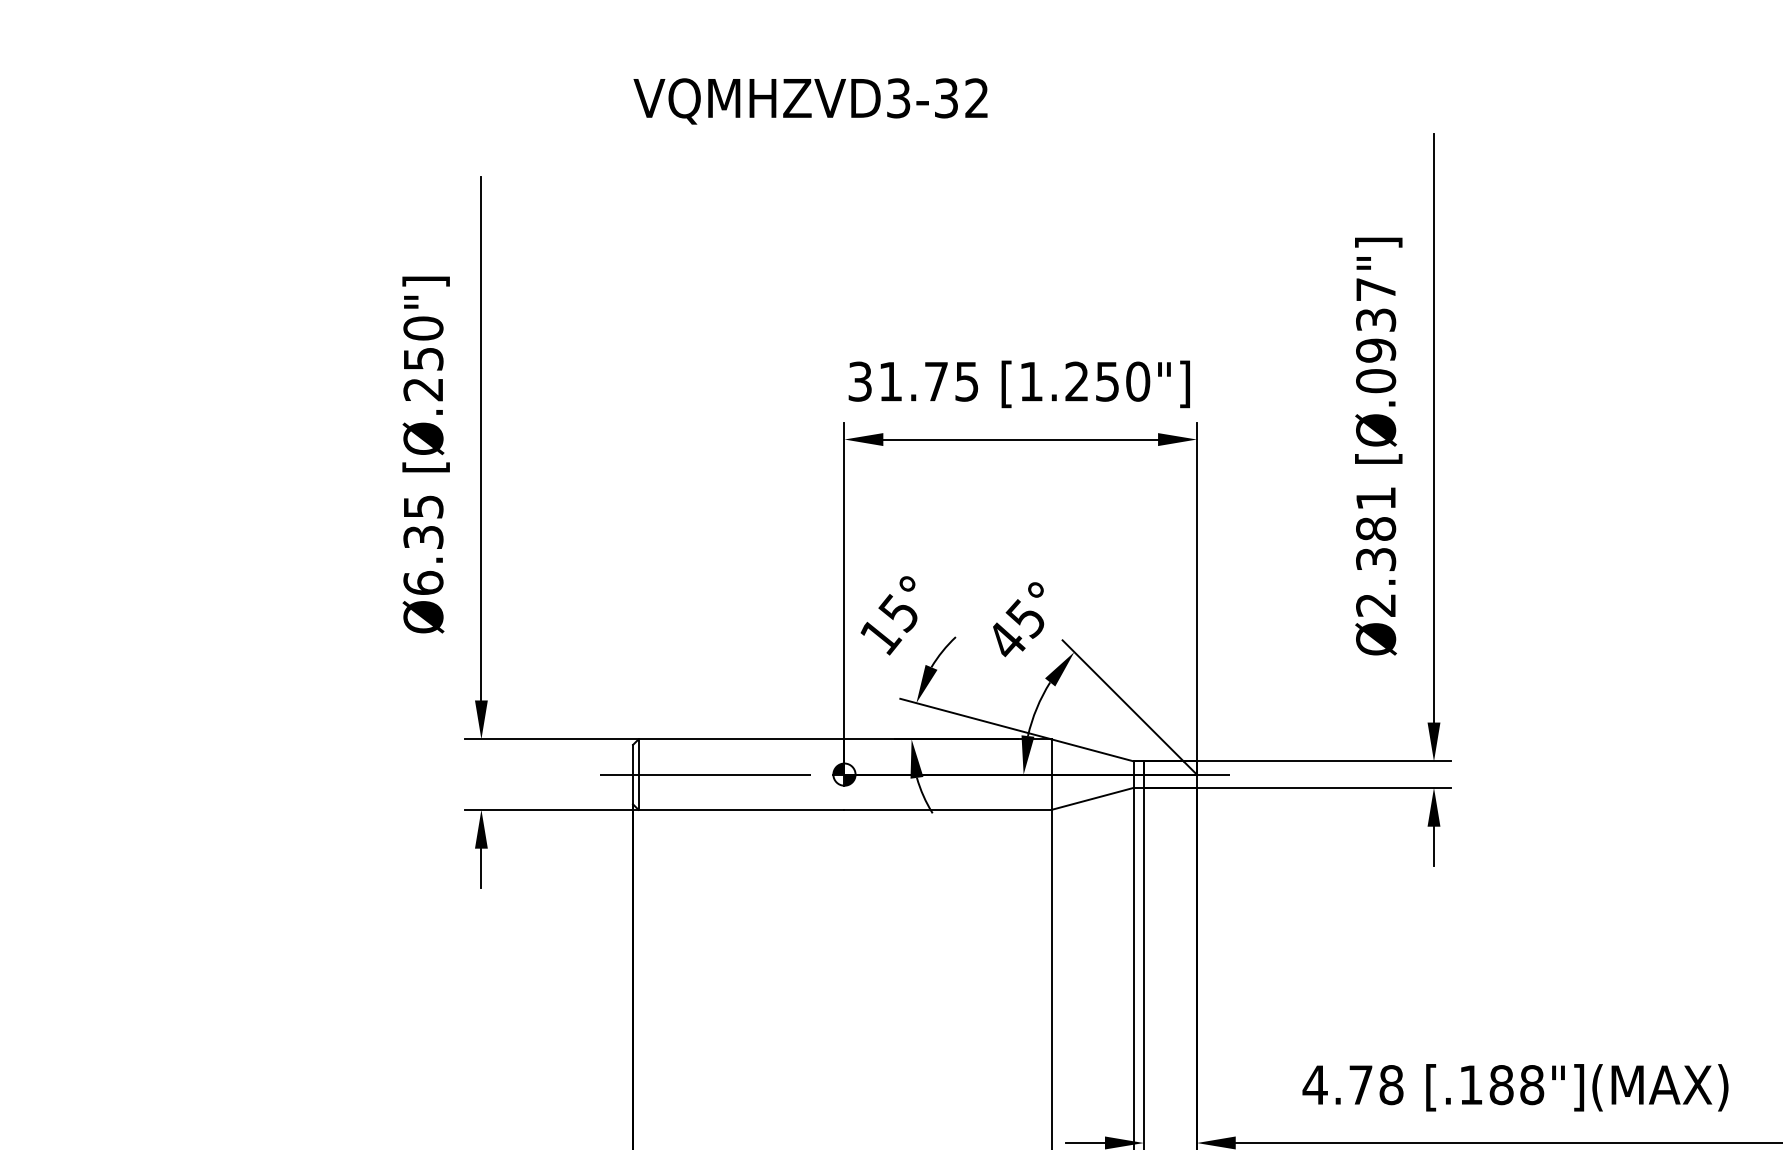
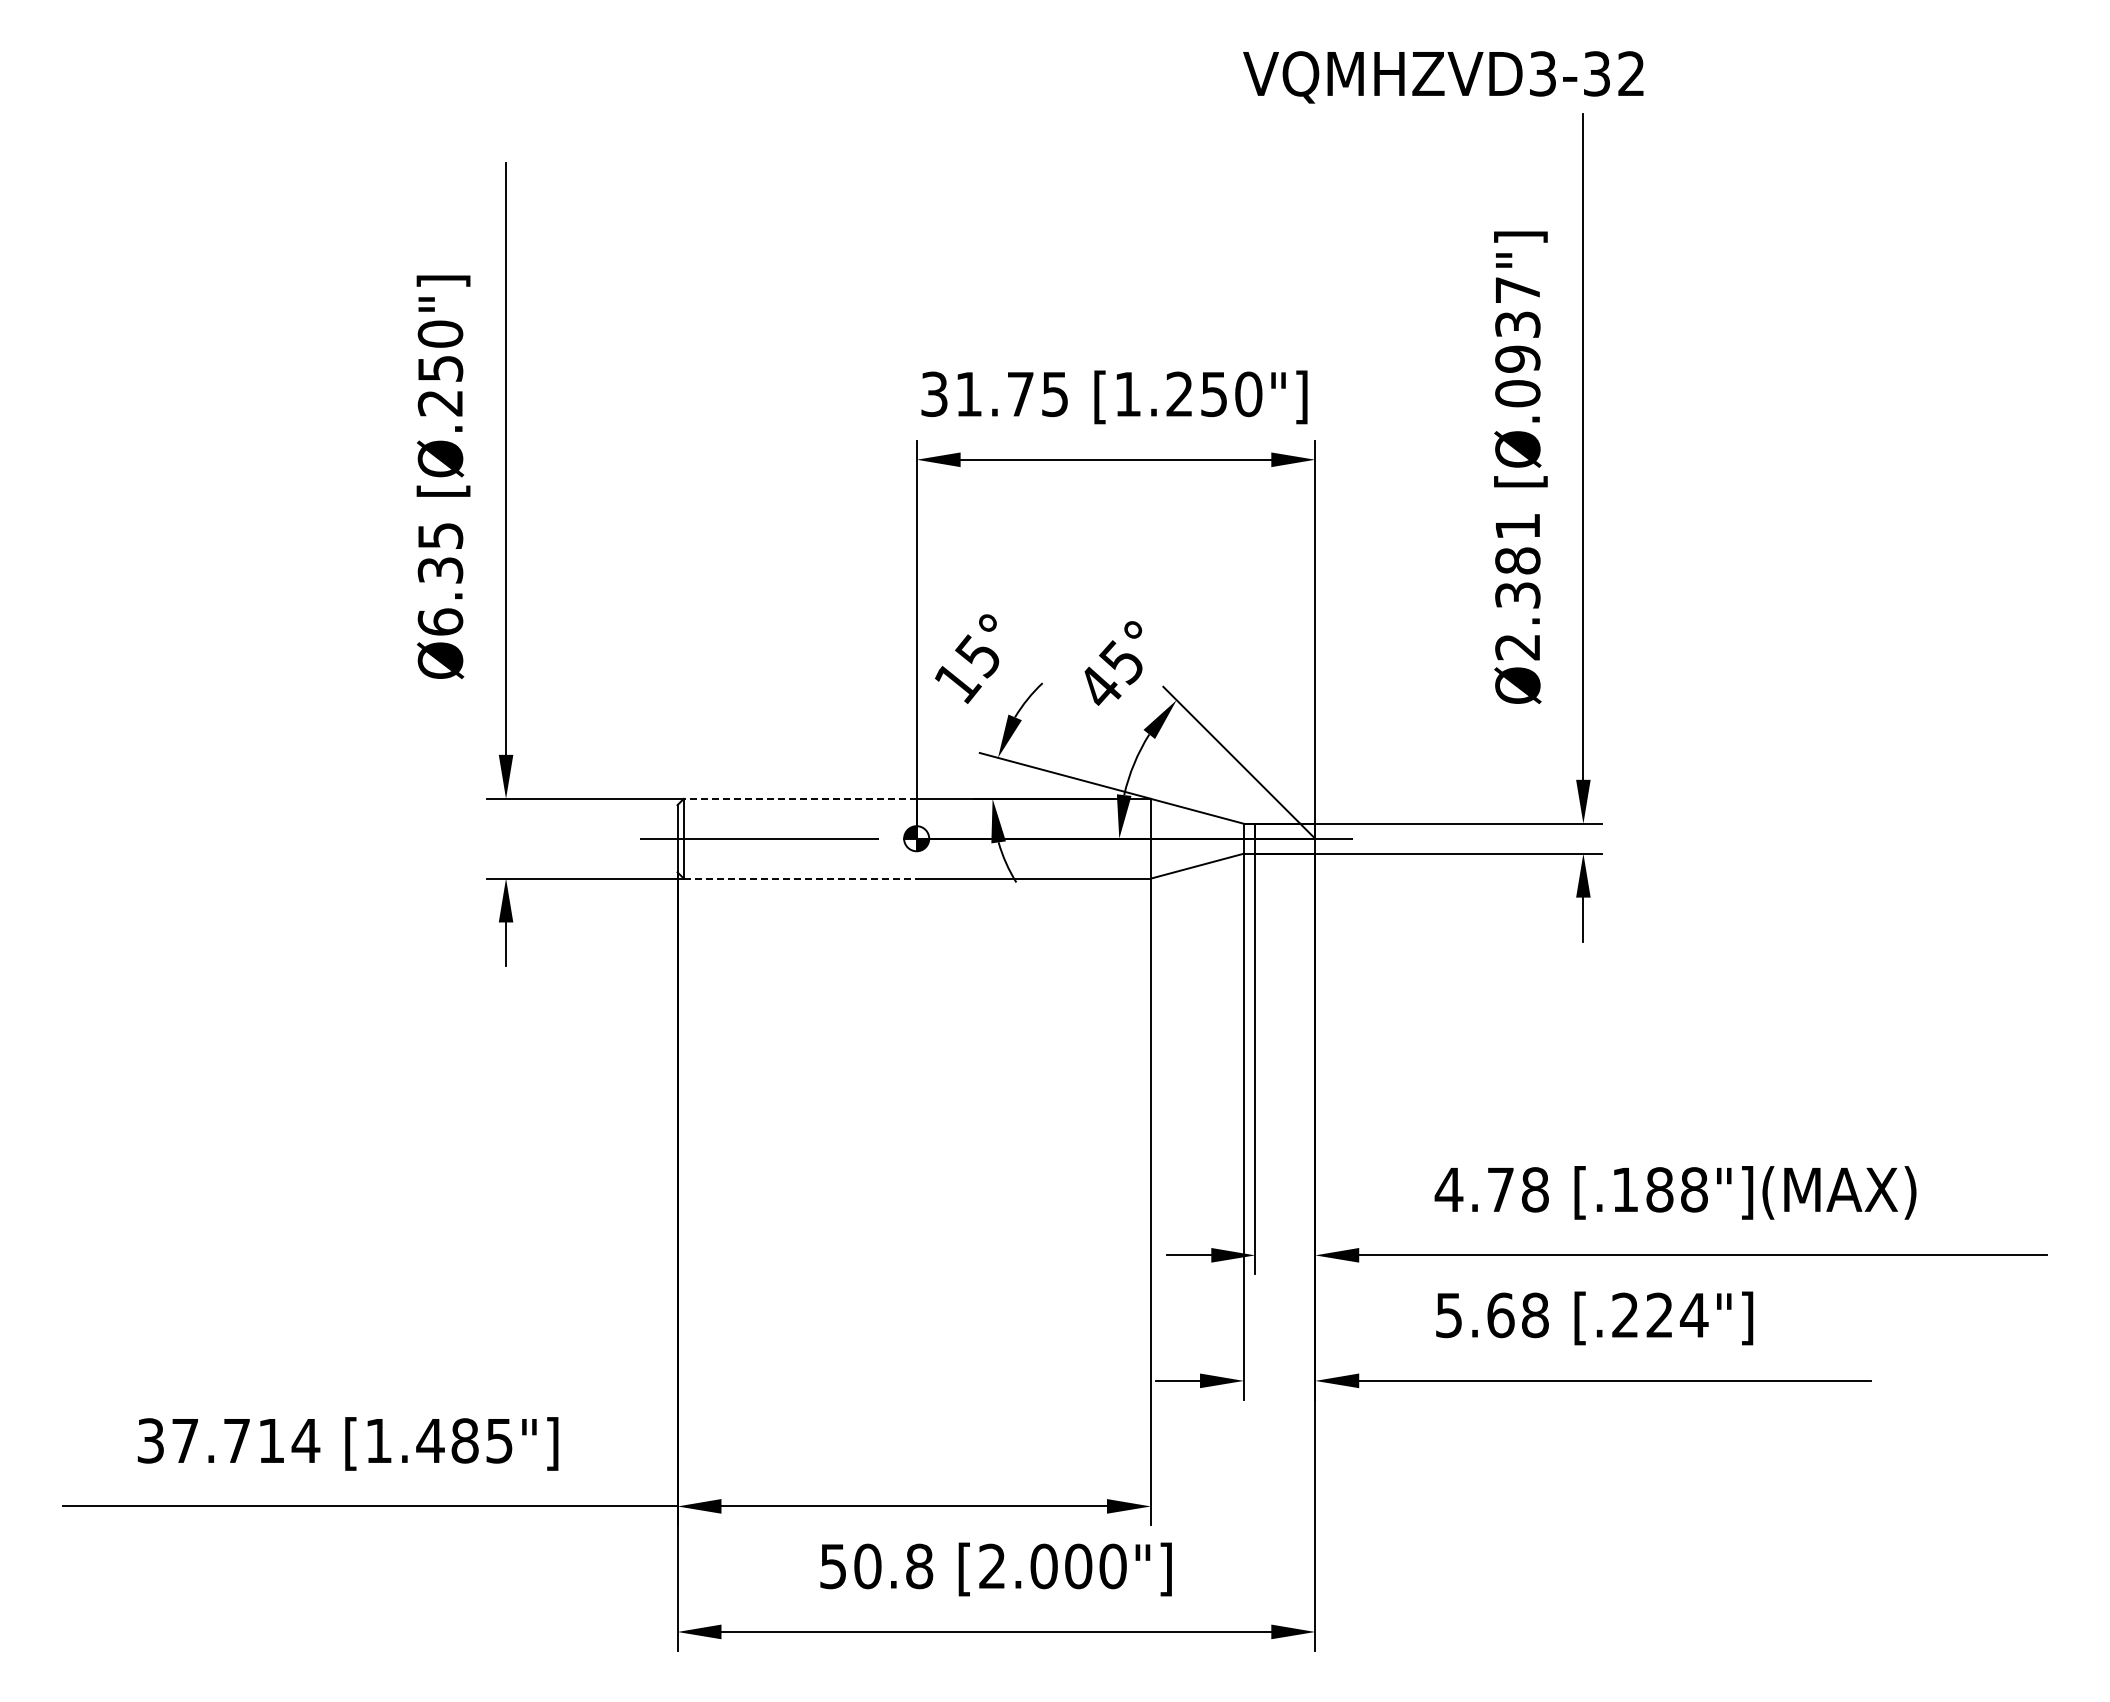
text: (810, 101) -> (1443, 77), moved
line: (740, 739) -> (799, 798), solid -> dashed
line: (741, 809) -> (800, 878), solid -> dashed

